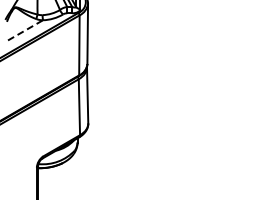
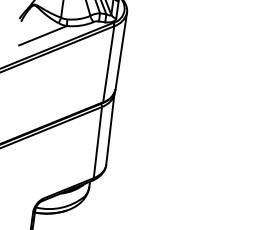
line: (25, 30) -> (43, 35), dashed -> solid

